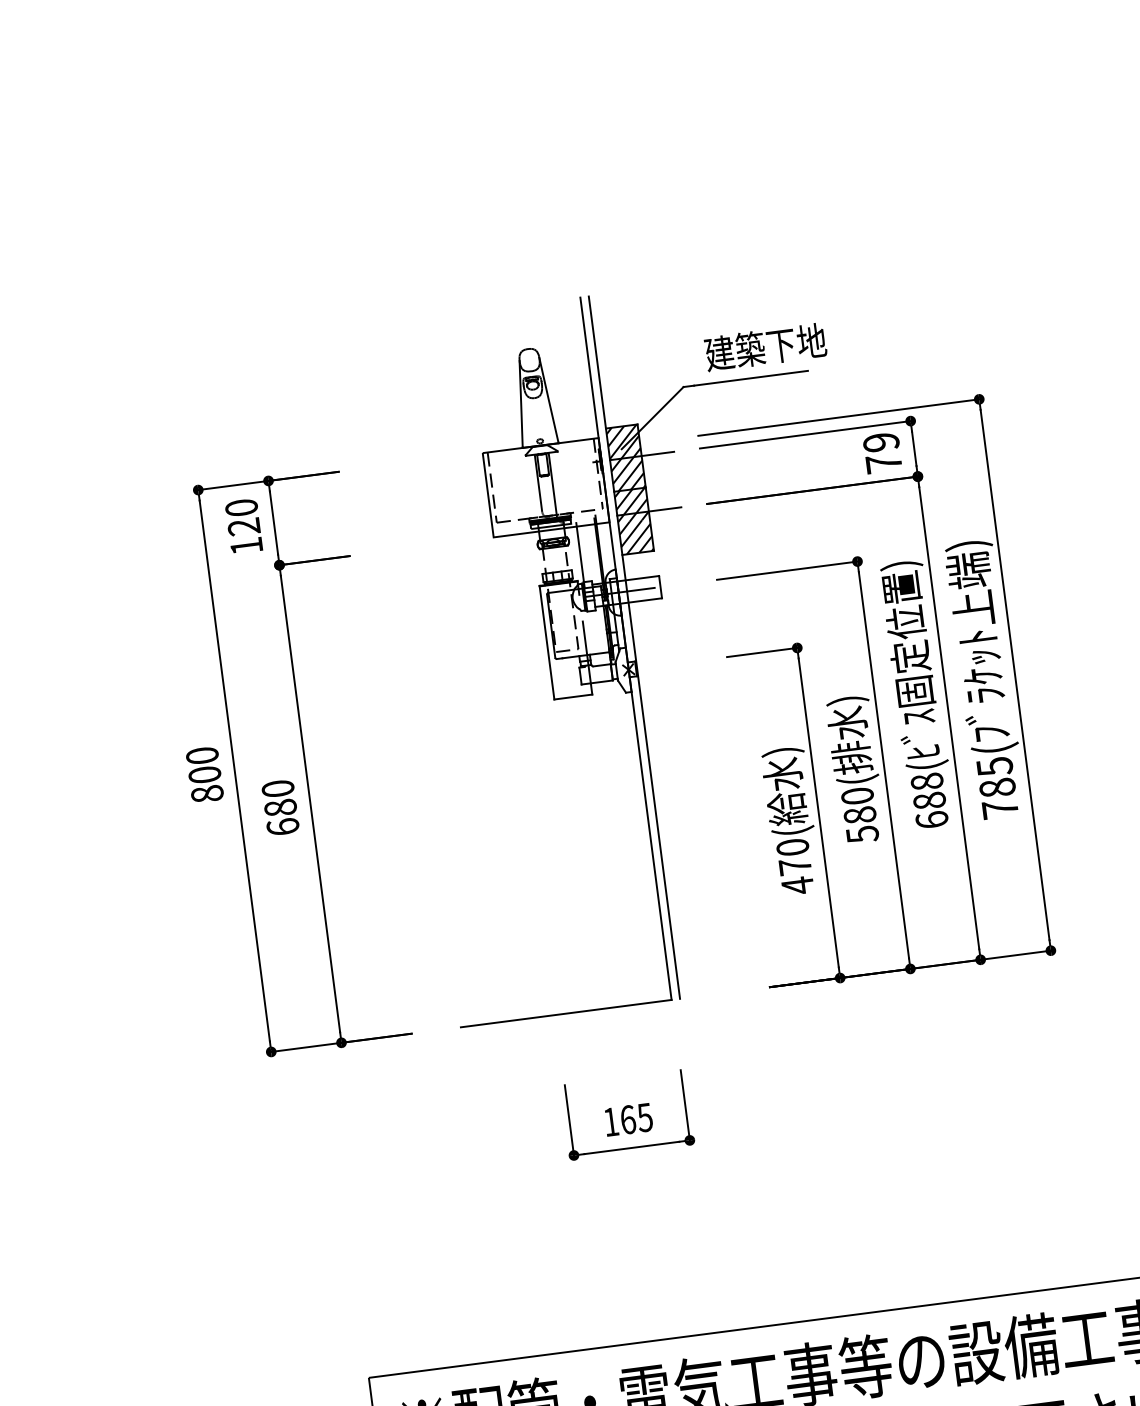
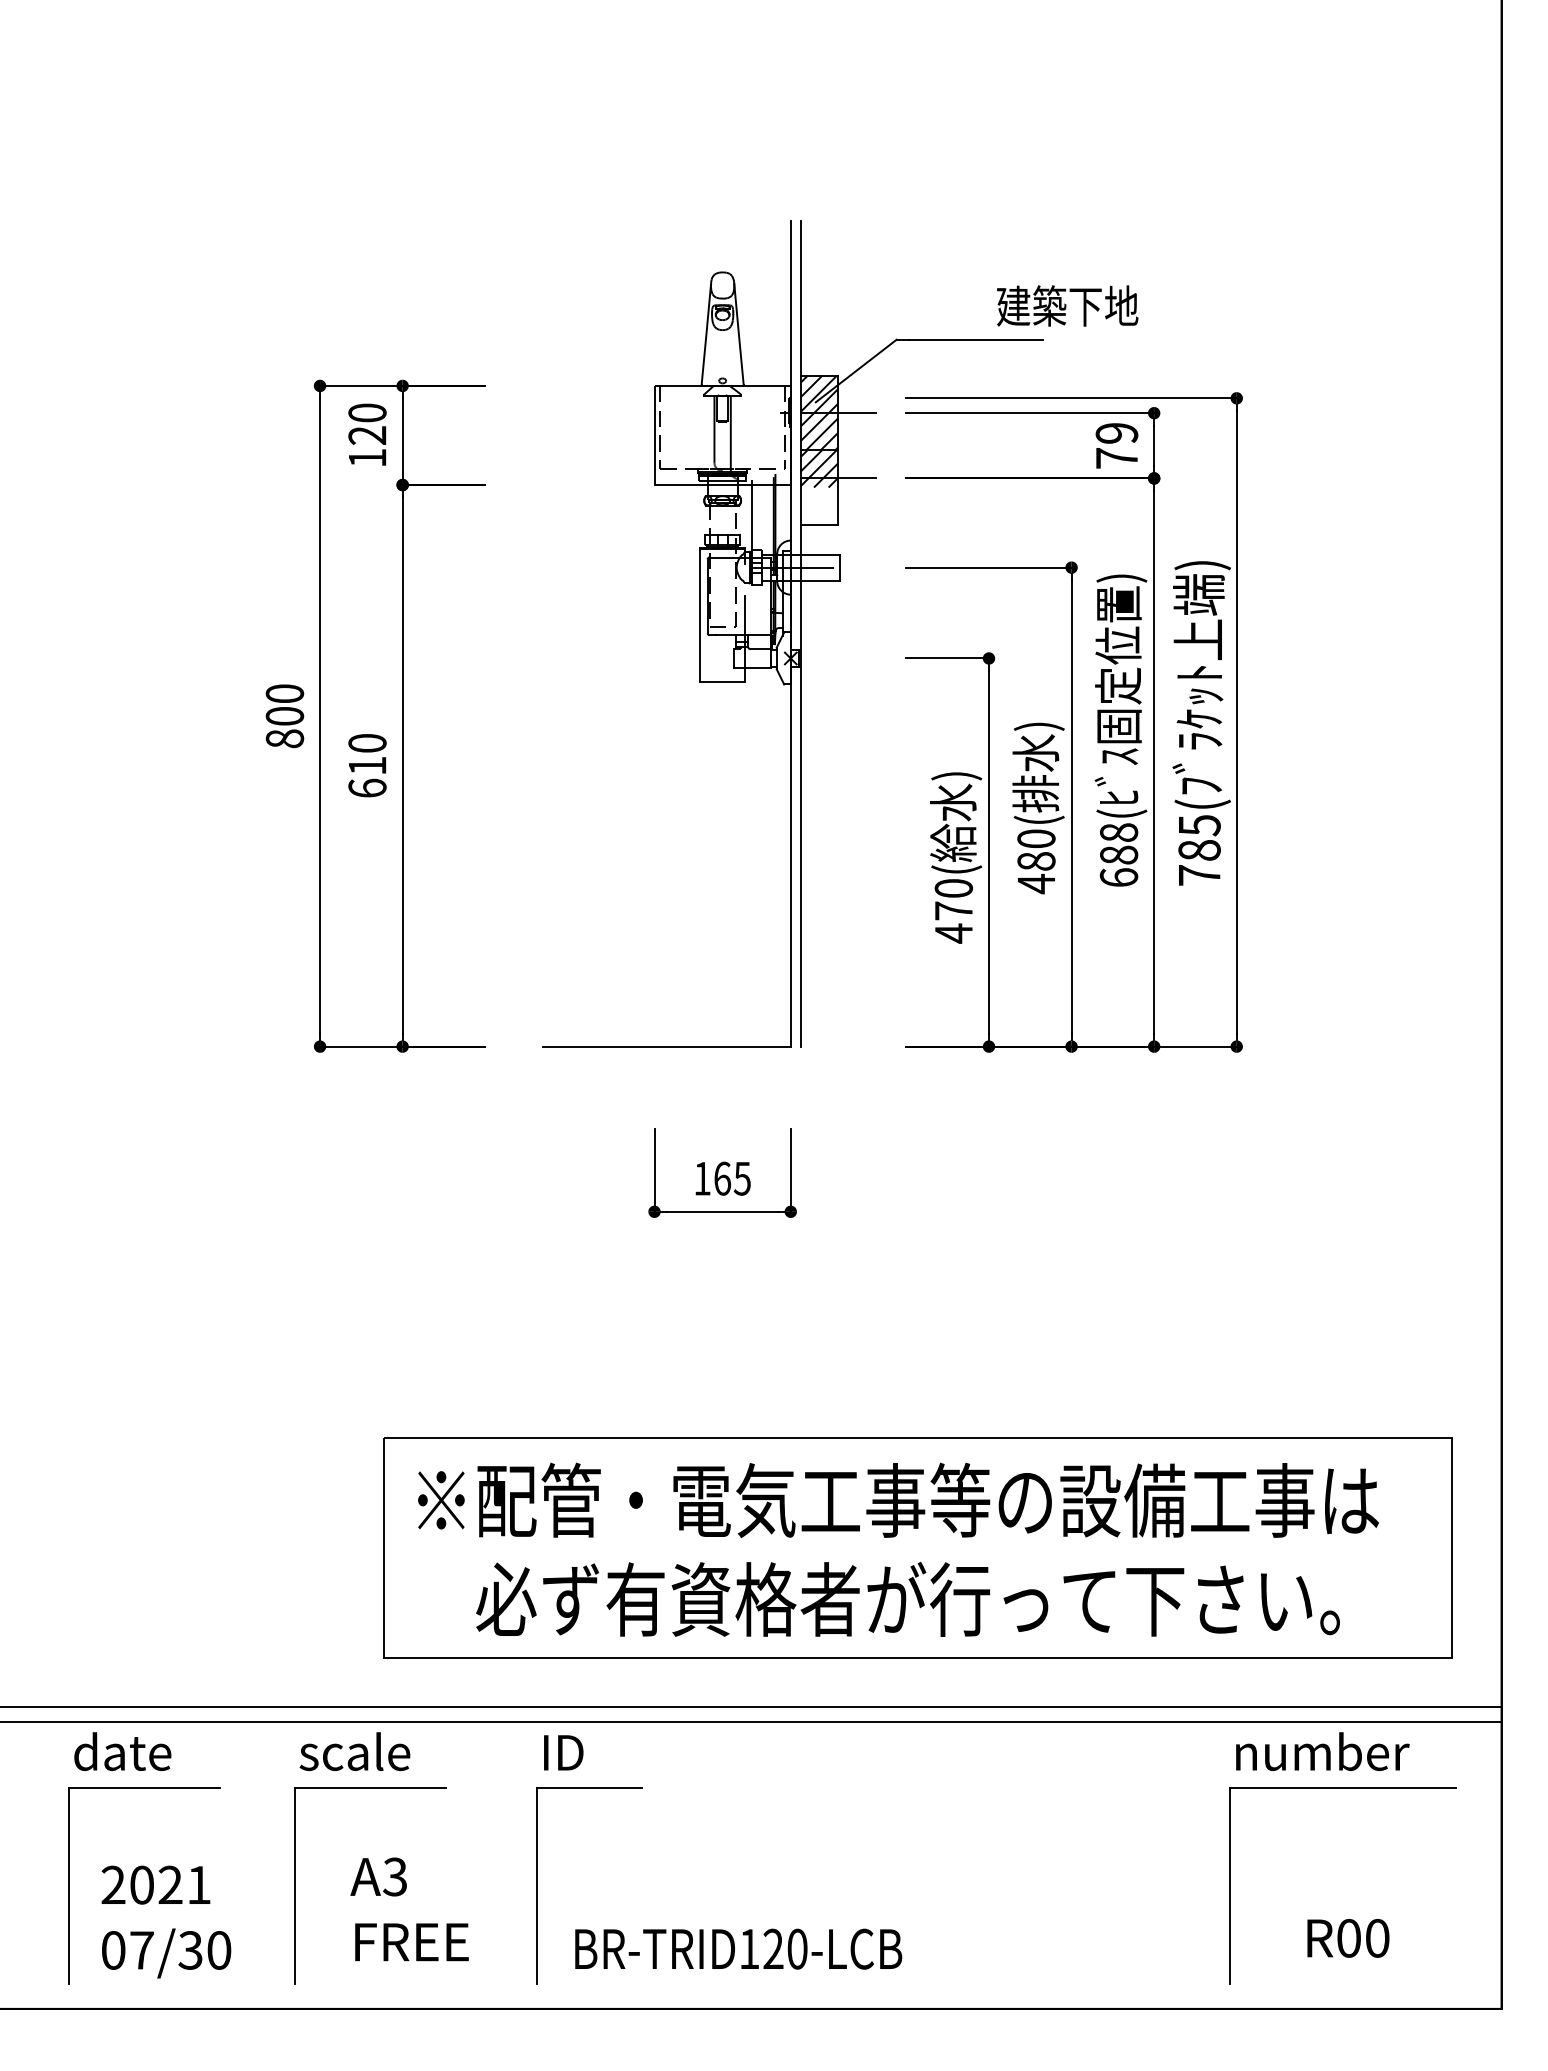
text: (765, 346) -> (1067, 305), moved
hatch: (635, 536) -> (818, 505), removed
text: (280, 807) -> (367, 765), 680 -> 610
text: (862, 834) -> (1036, 884), 580( -> 480(

